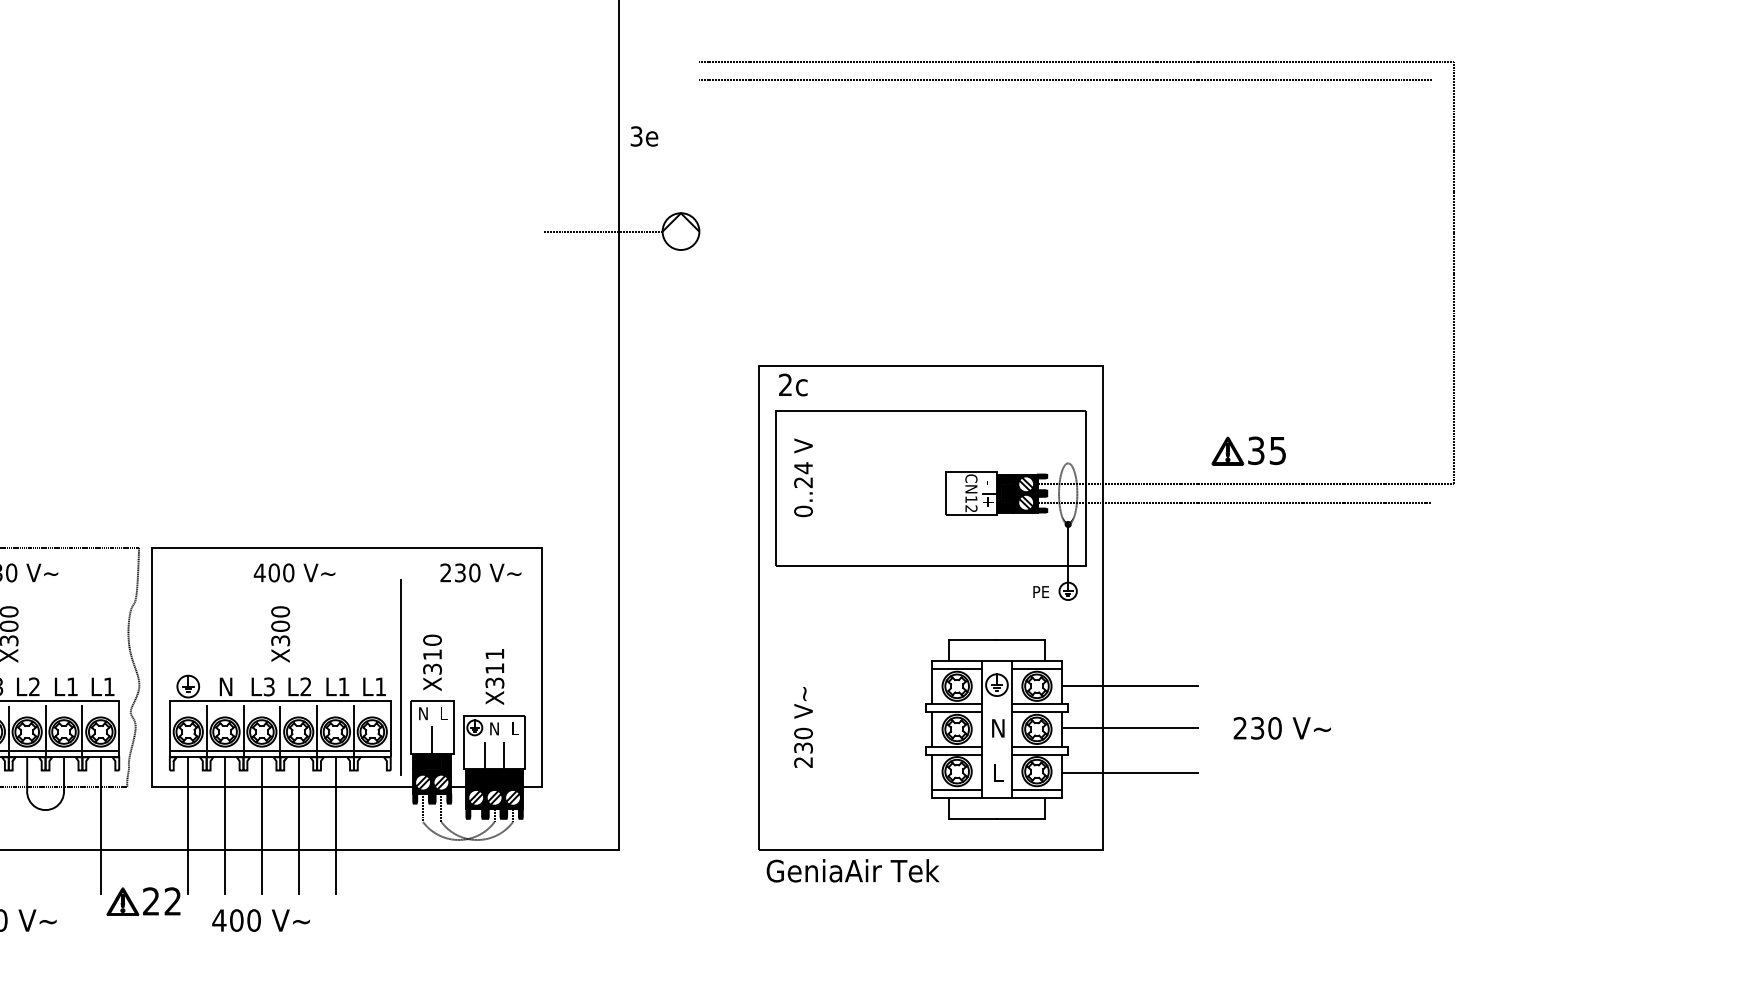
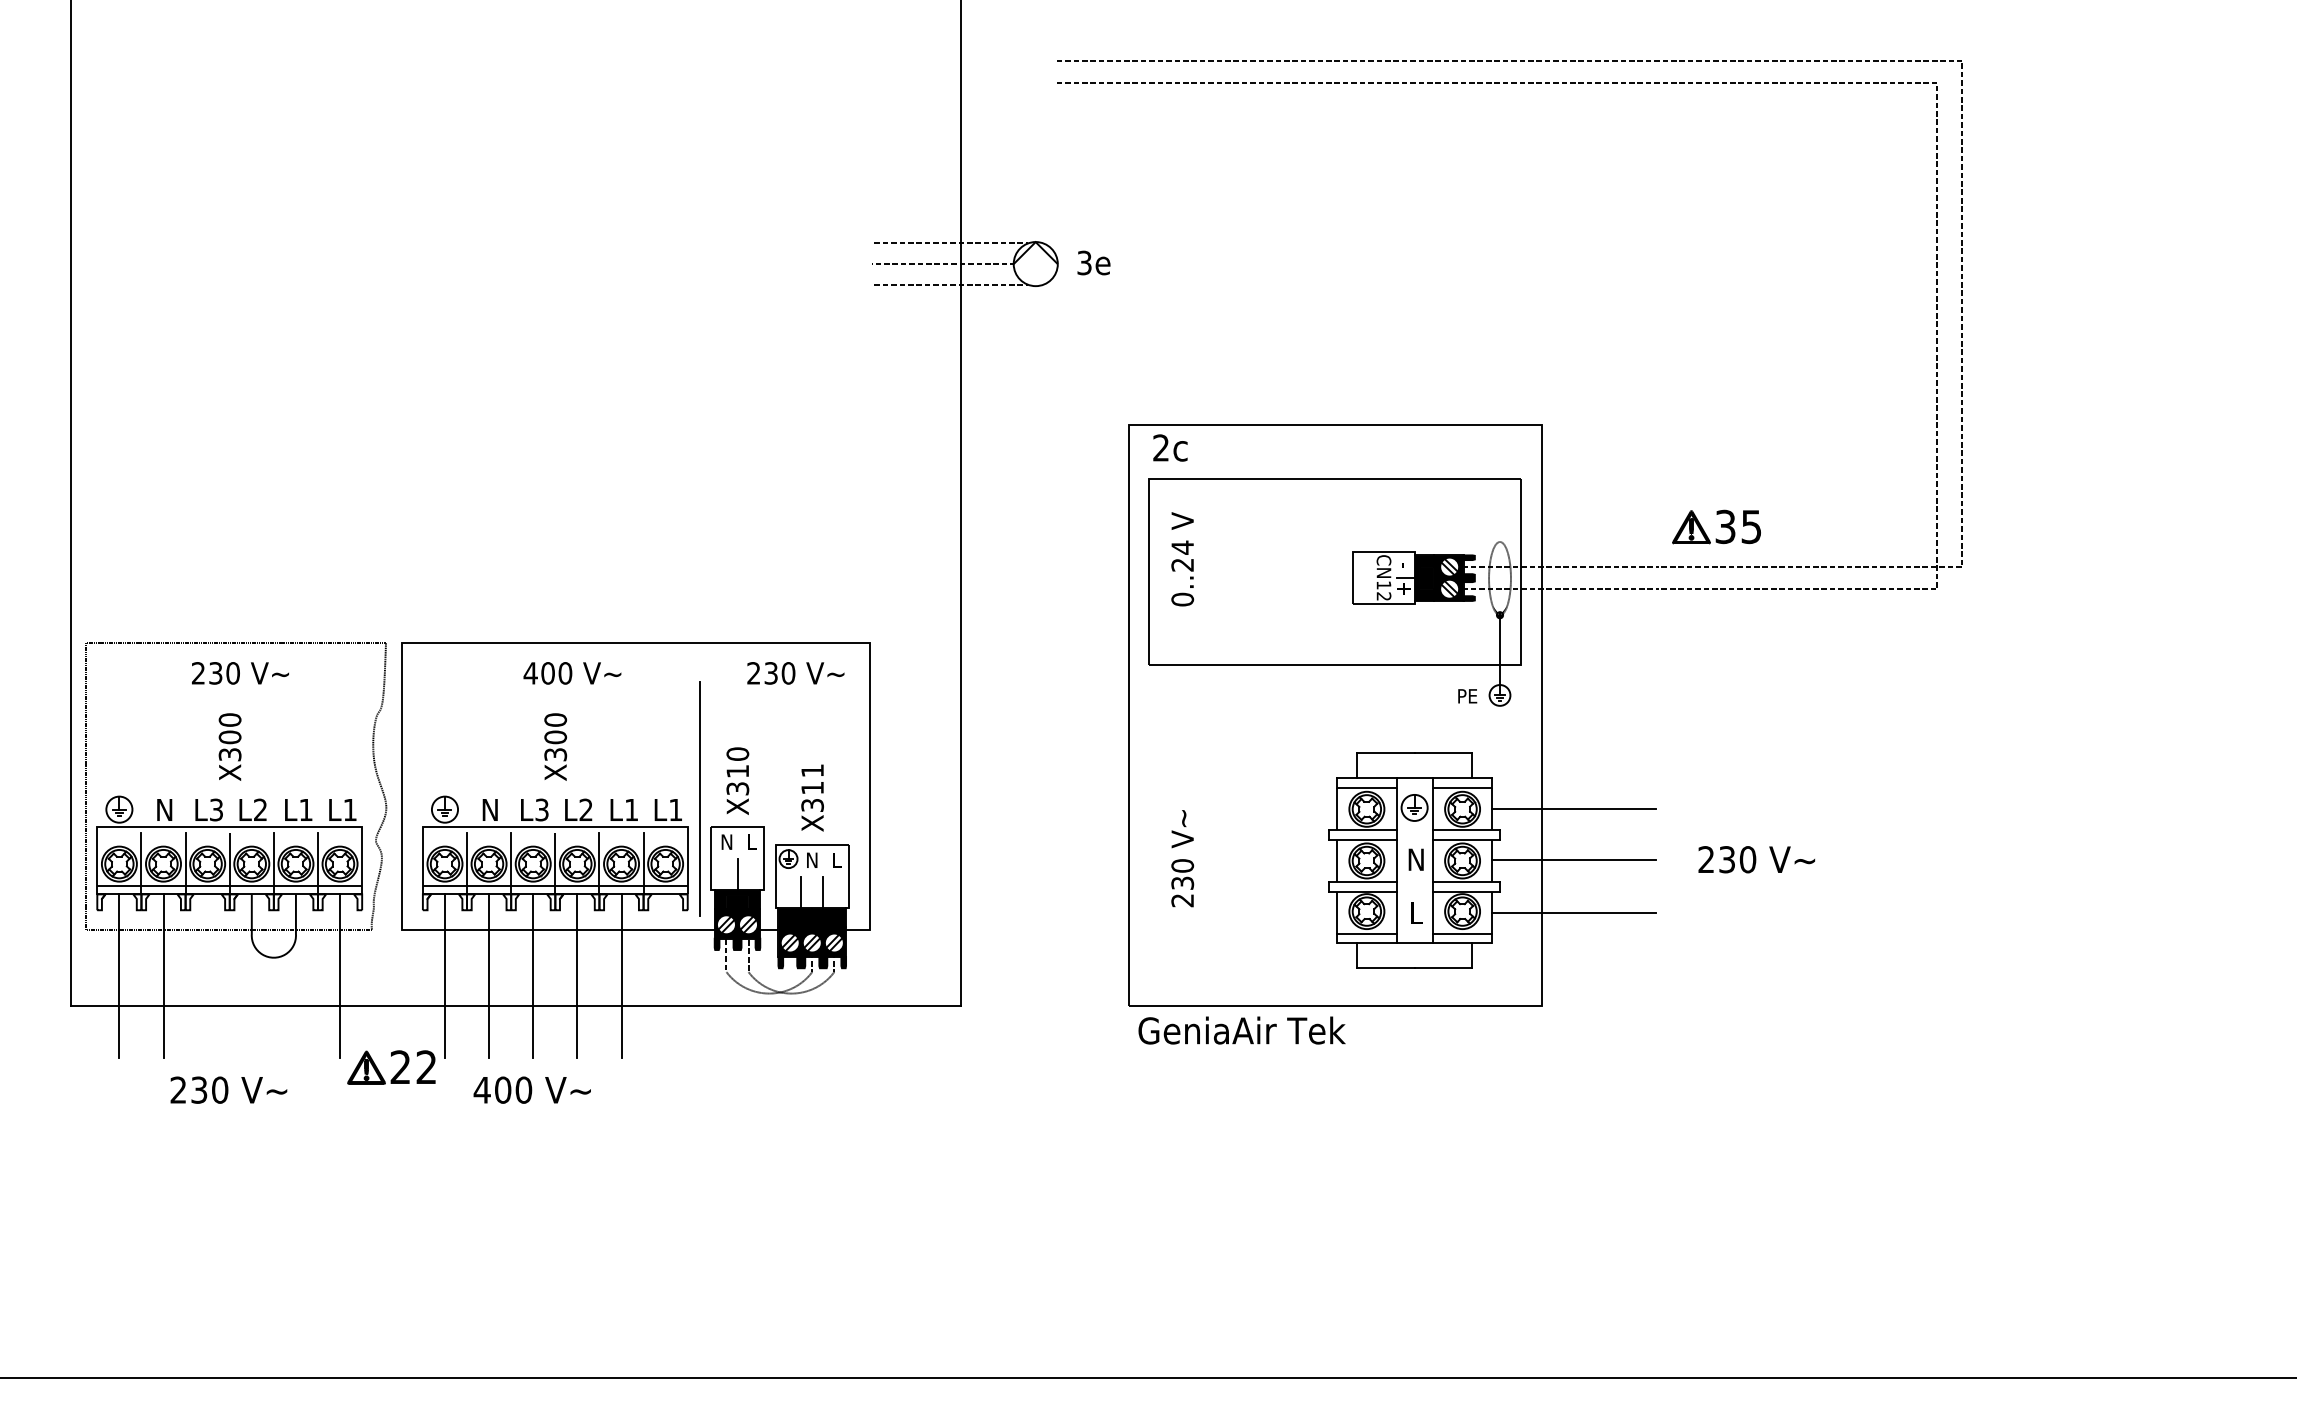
text: (644, 136) -> (1093, 262), moved
line: (609, 214) -> (949, 243), added
line: (609, 248) -> (949, 284), added
line: (1432, 291) -> (1936, 335), added

